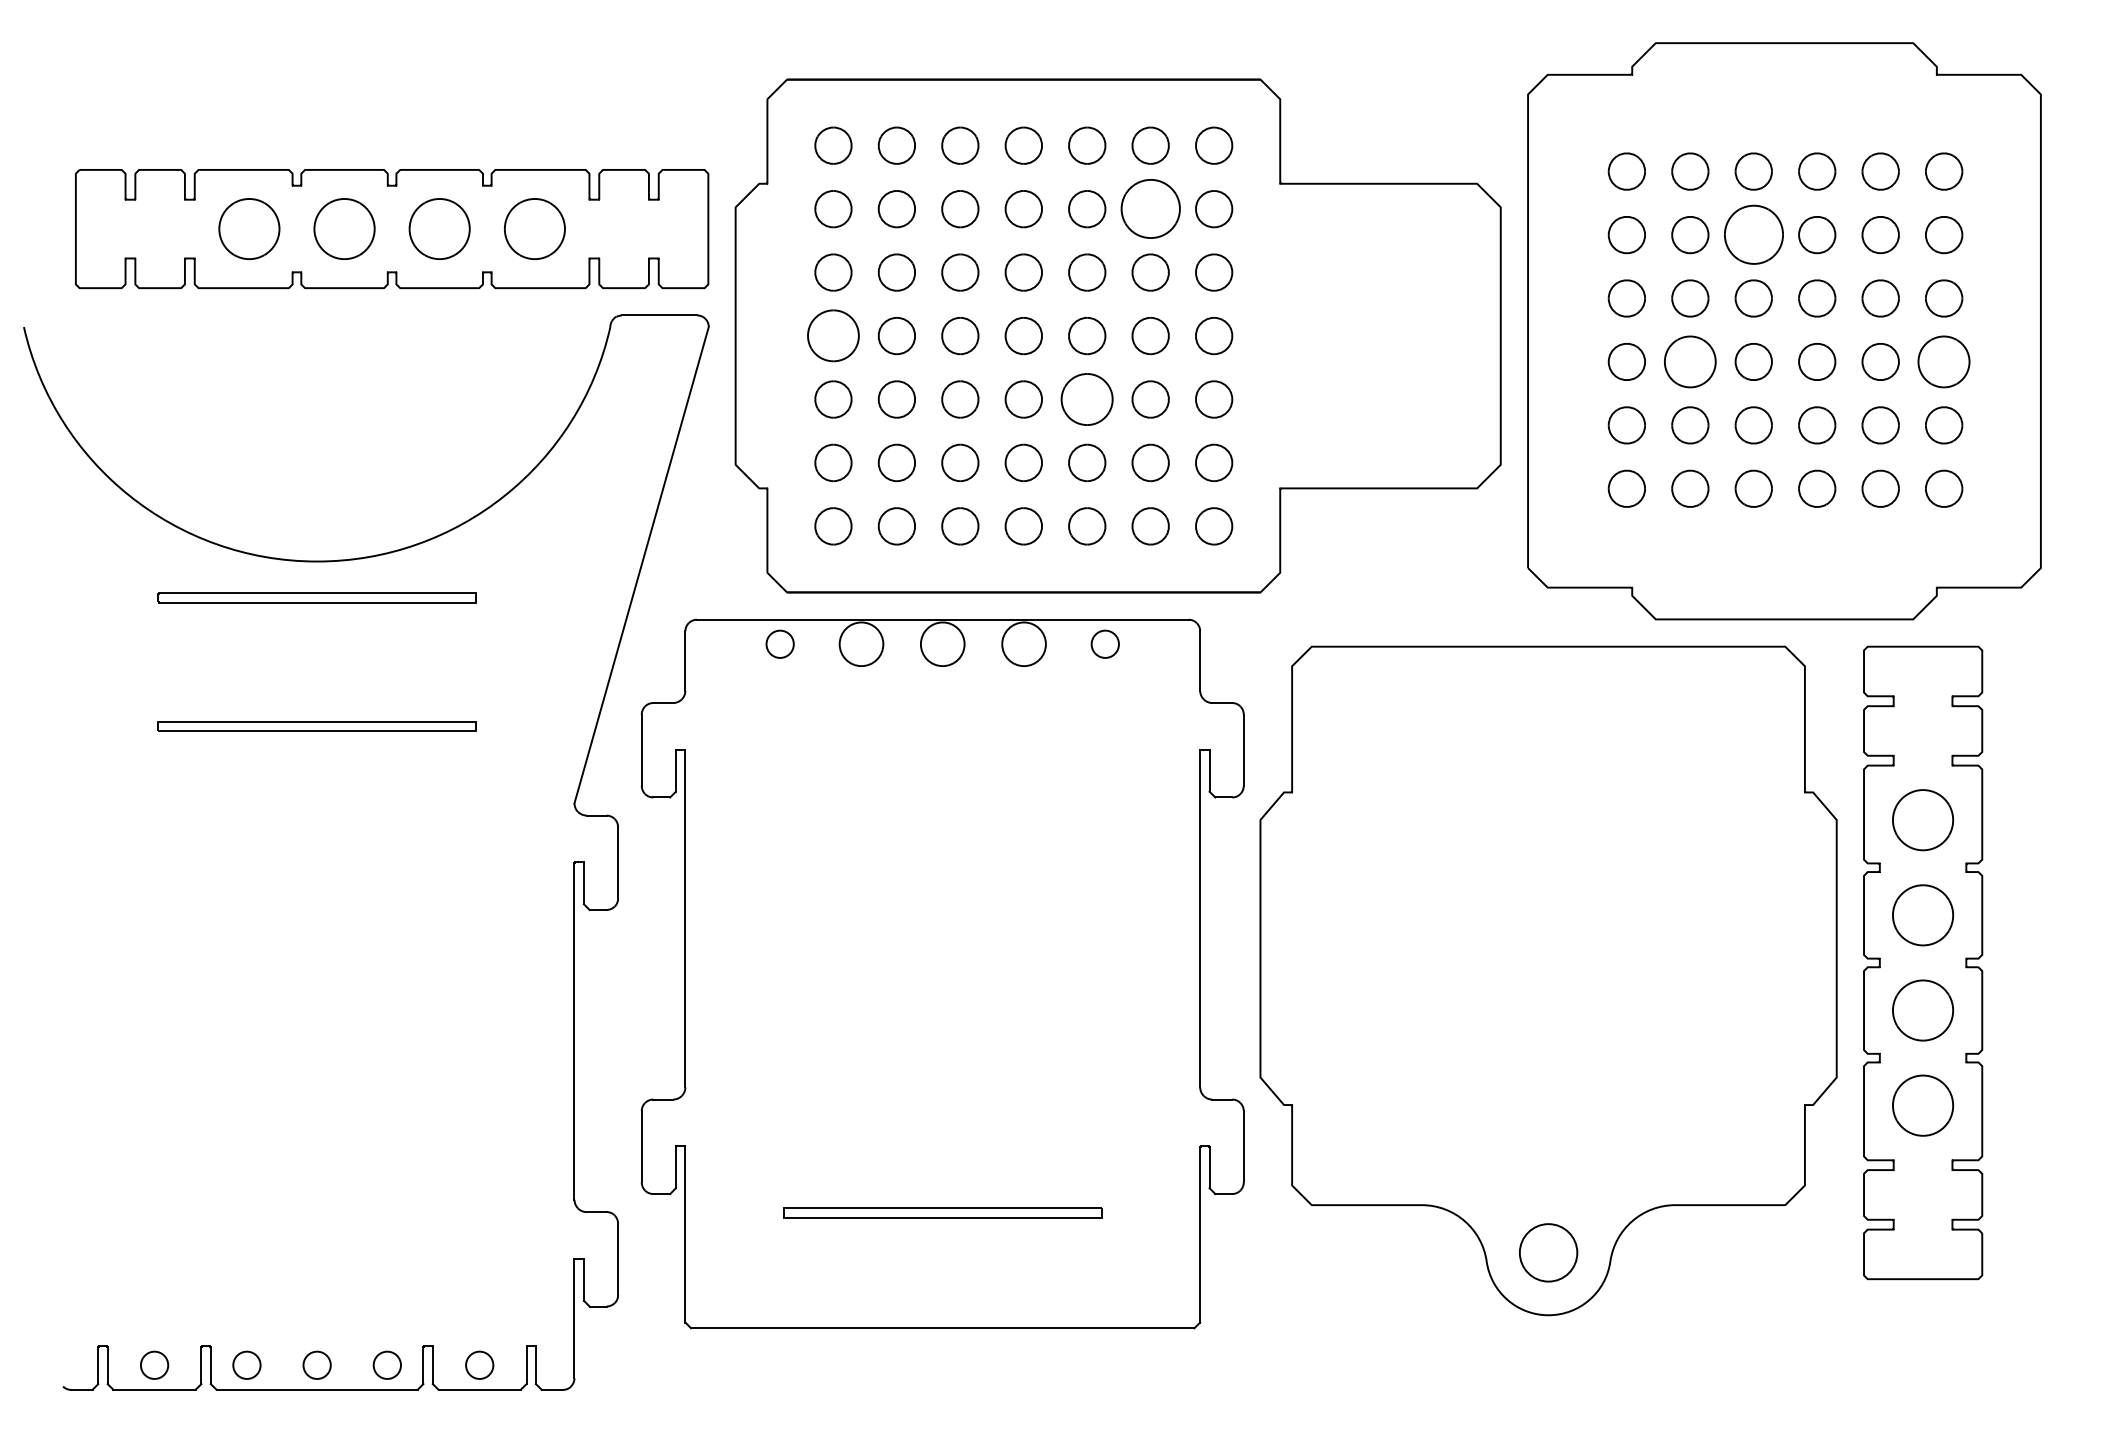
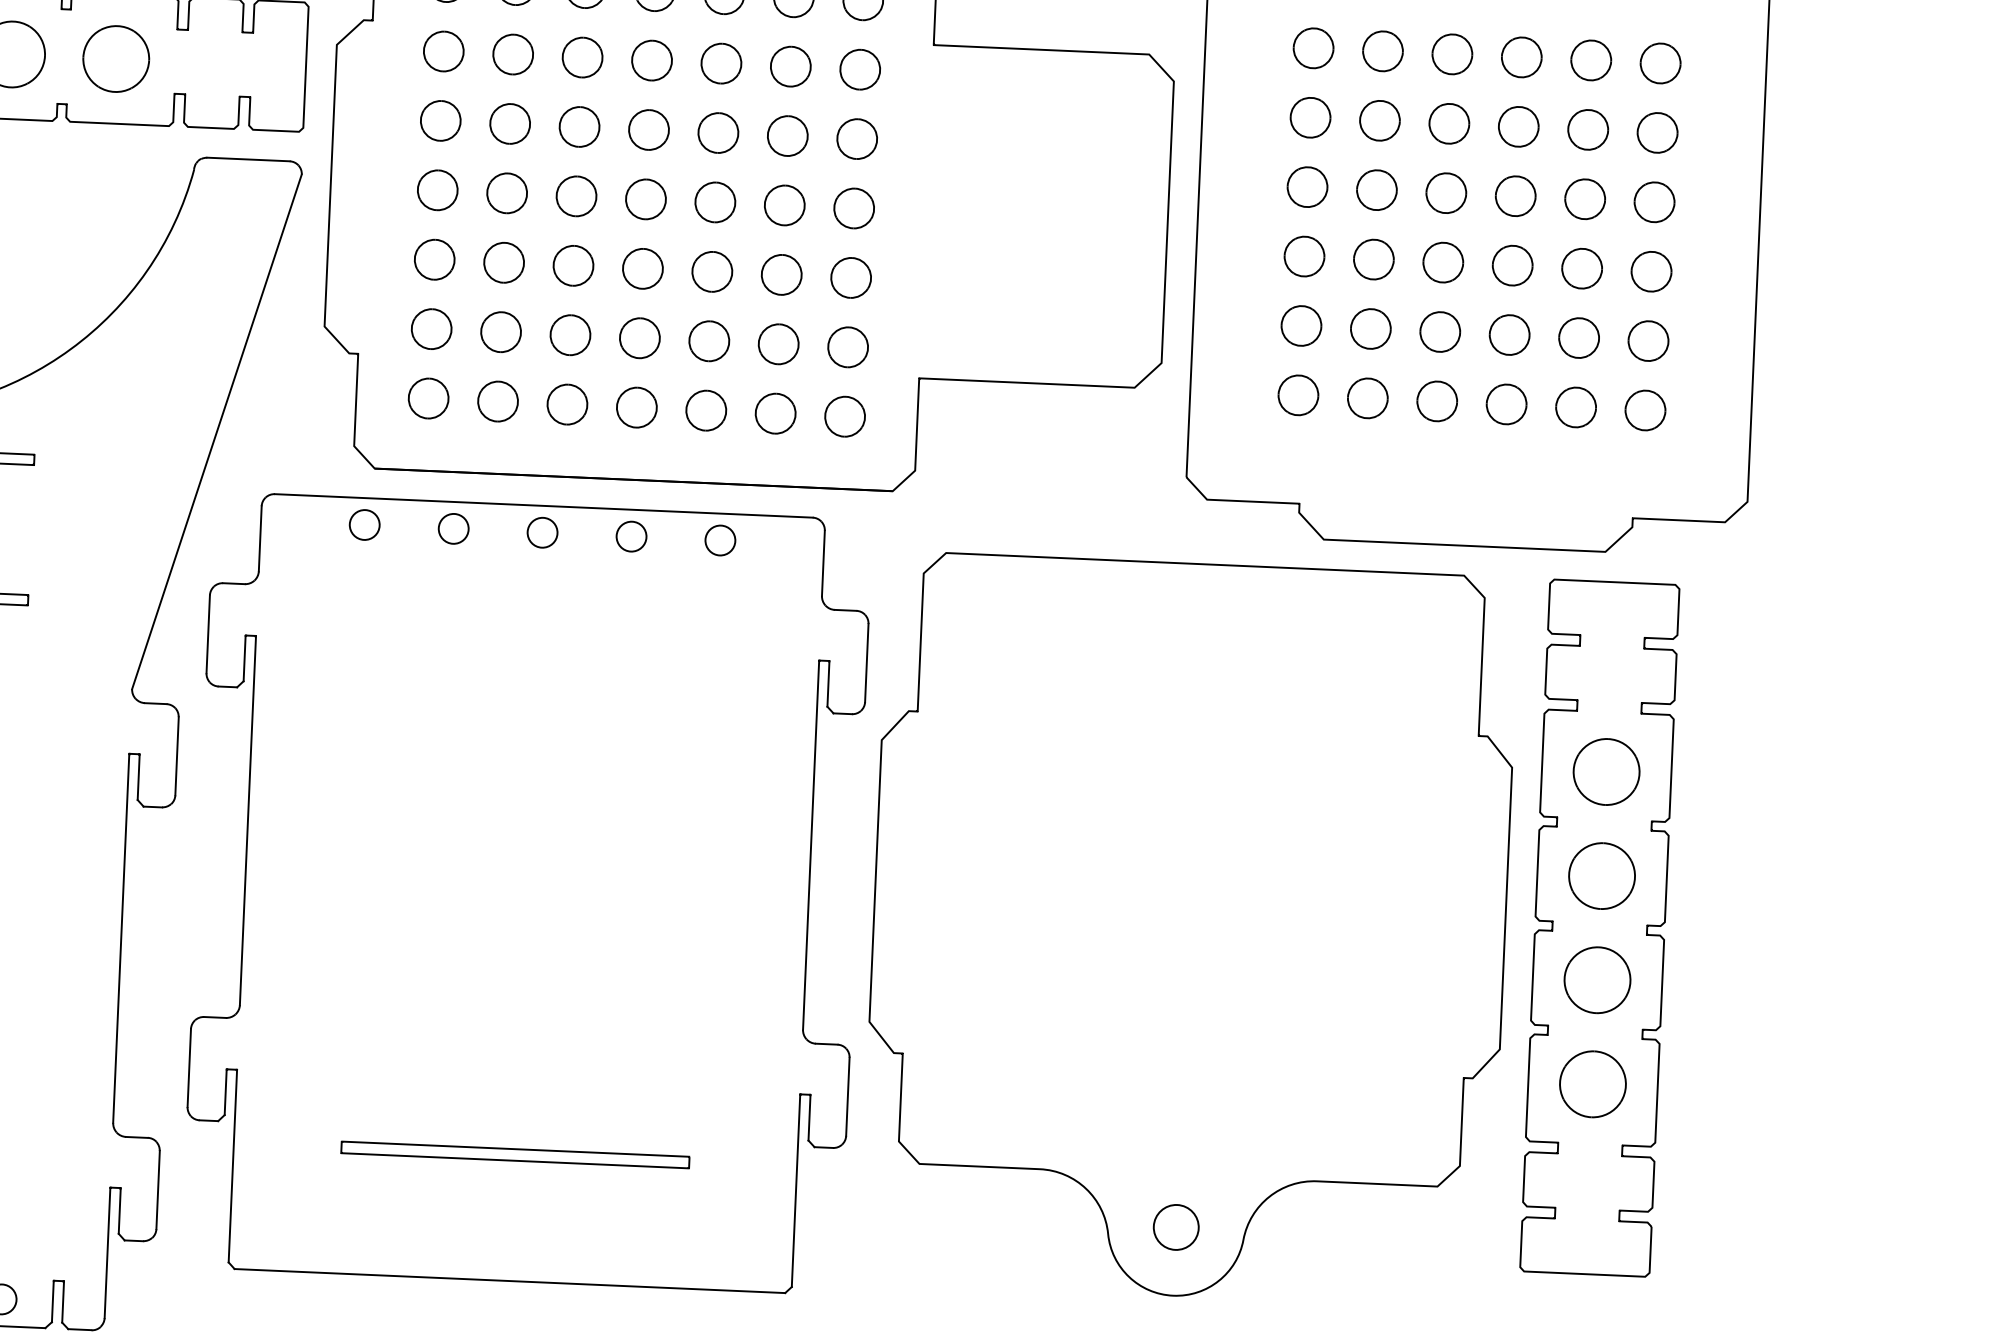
part: (1150, 209) -> (790, 67), size x0.62
part: (1753, 235) -> (1449, 124), size x0.62
part: (833, 336) -> (437, 190), size x0.71
part: (1690, 361) -> (1374, 259), size x0.71
part: (1944, 361) -> (1651, 271), size x0.71
part: (1087, 399) -> (712, 271), size x0.71
circle: (861, 643) -> (453, 528), size x0.62
circle: (942, 643) -> (542, 531), size x0.62
circle: (1023, 643) -> (630, 535), size x0.62
circle: (1548, 1252) -> (1176, 1227), size x0.71

